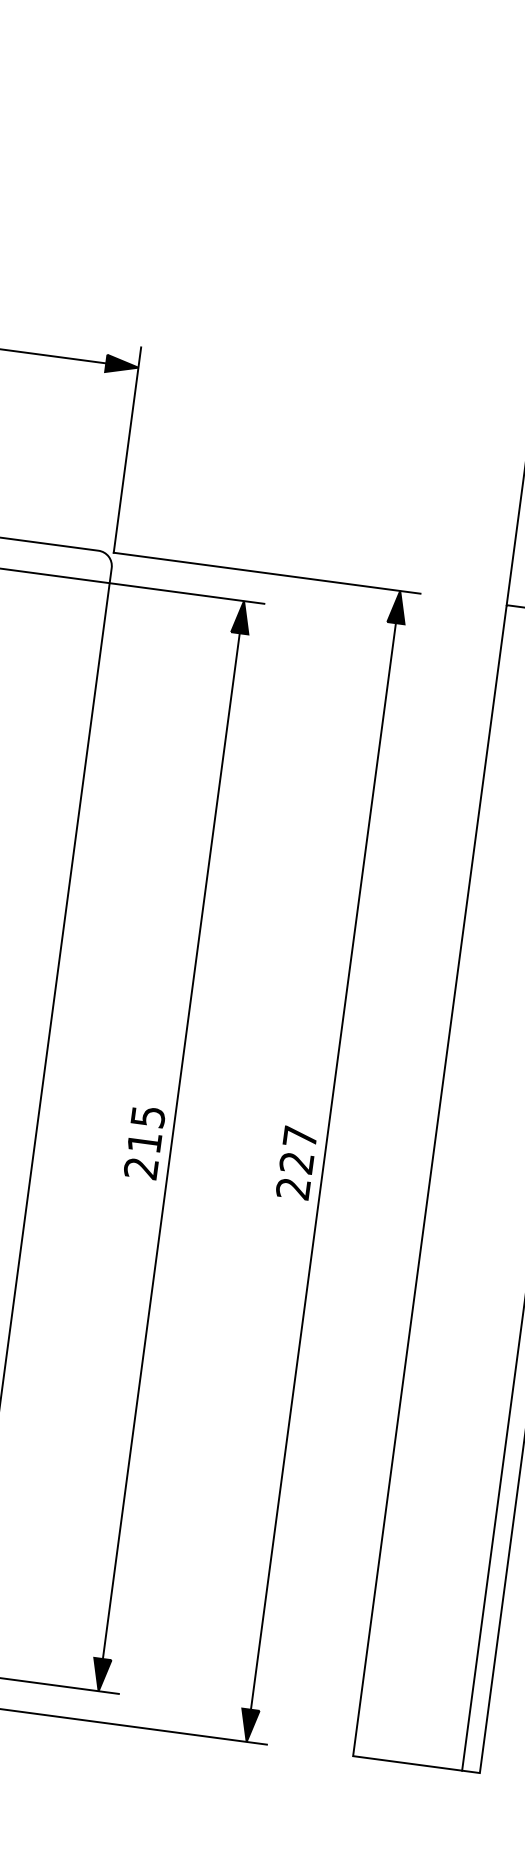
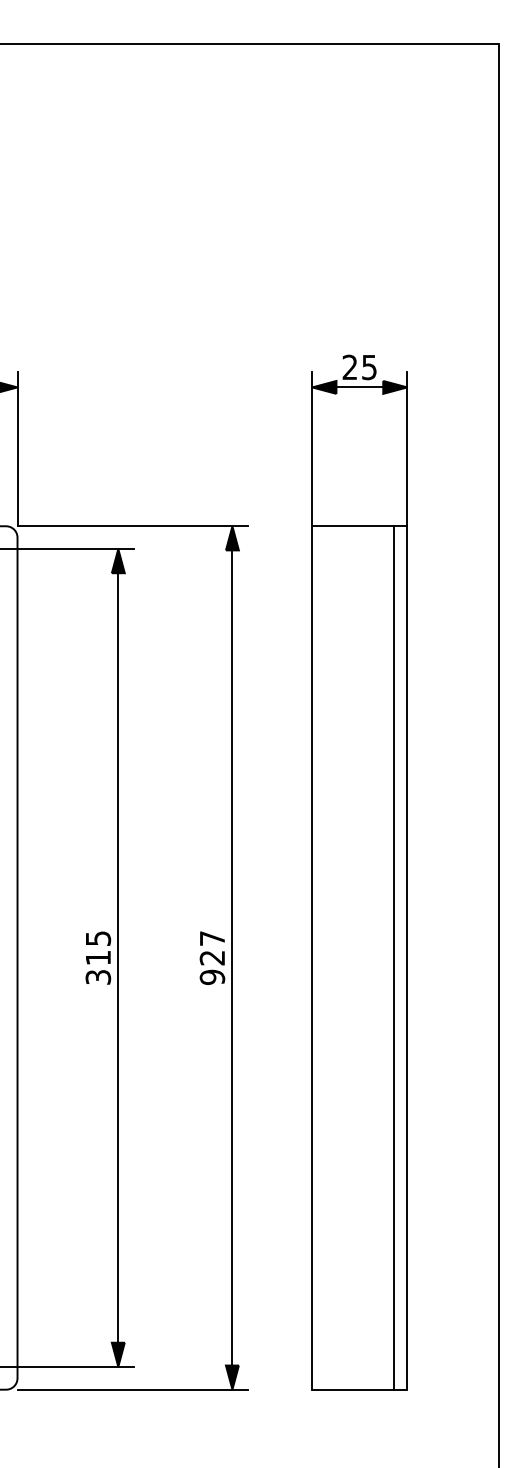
text: (141, 1168) -> (98, 977), 215 -> 315
text: (293, 1188) -> (212, 977), 227 -> 927

